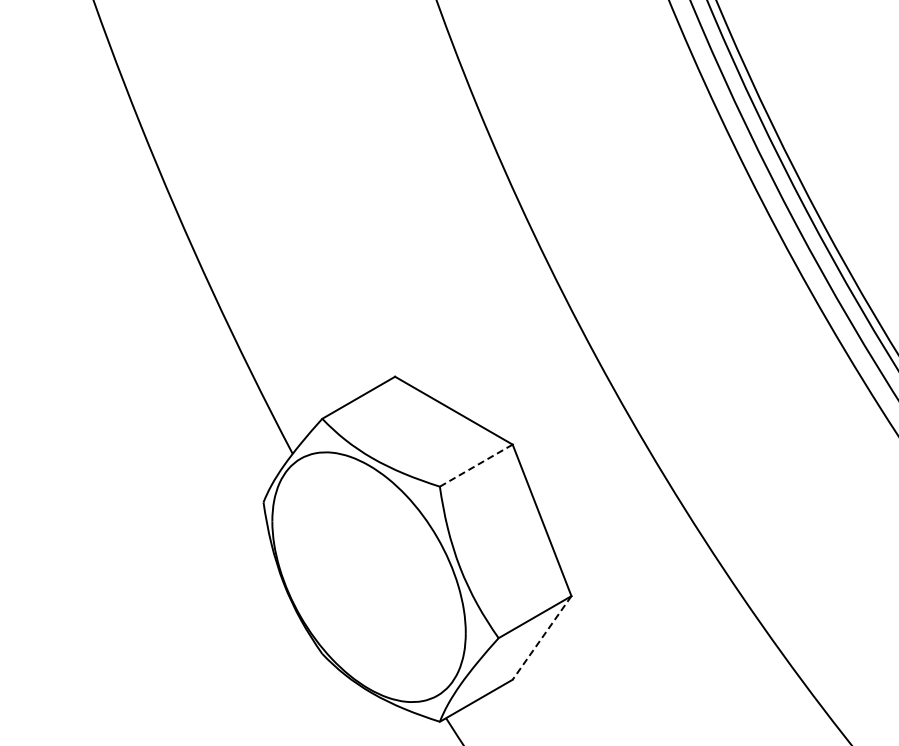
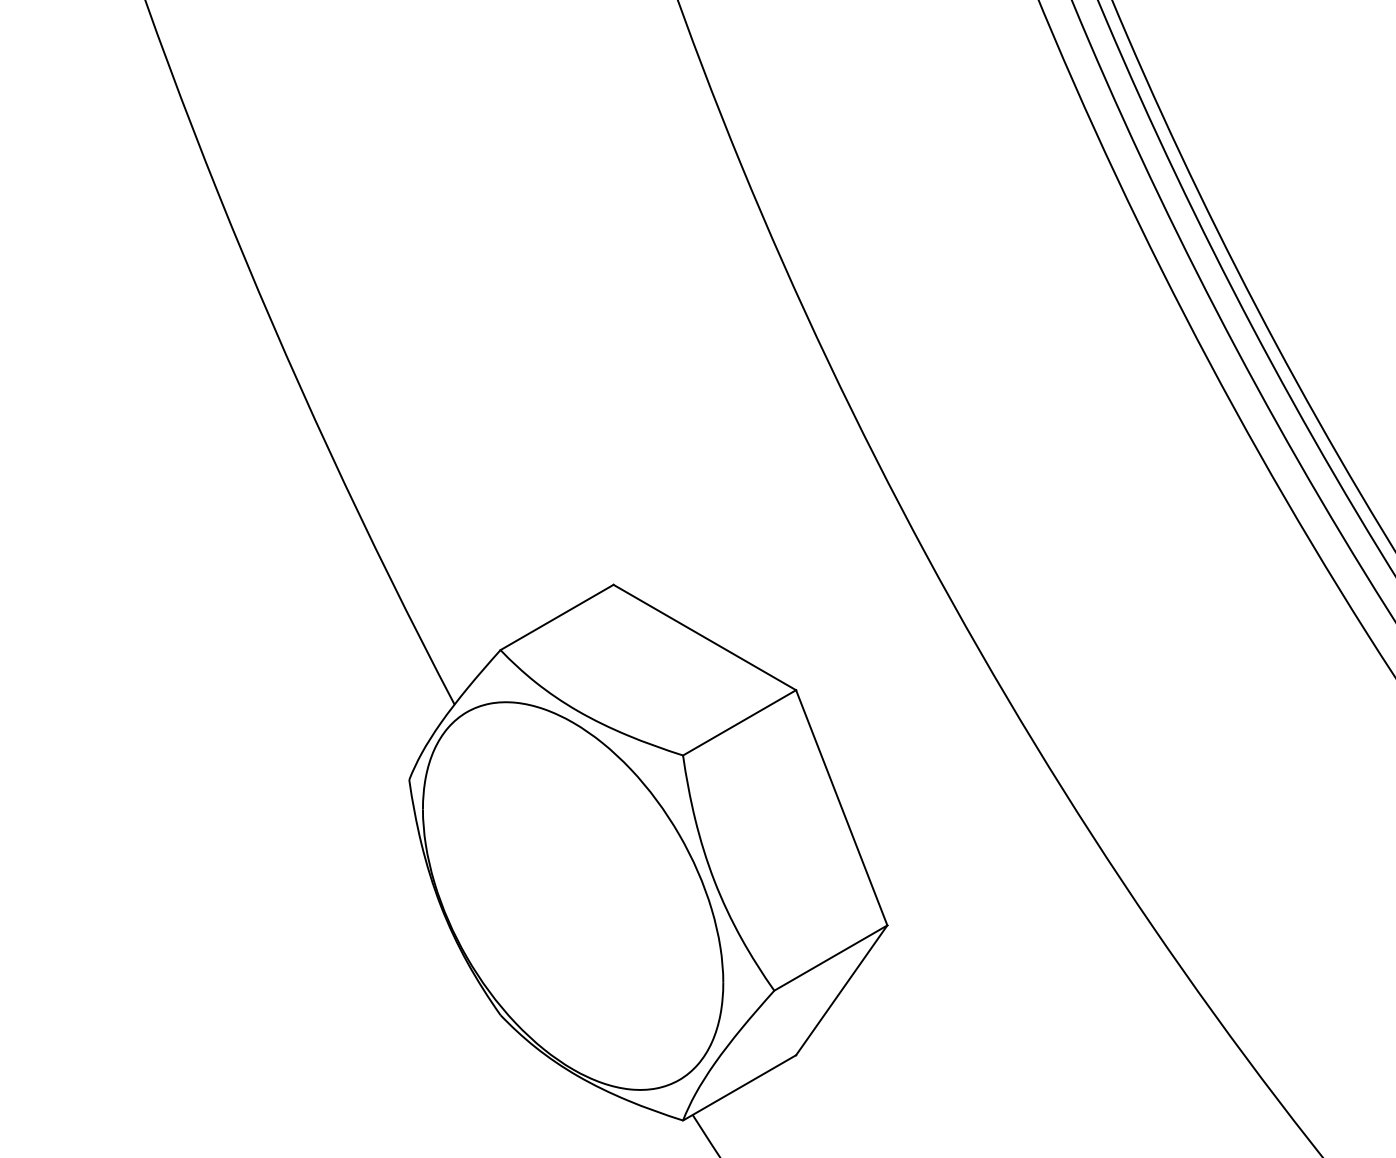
line: (476, 465) -> (739, 722), dashed -> solid
line: (541, 638) -> (840, 991), dashed -> solid

